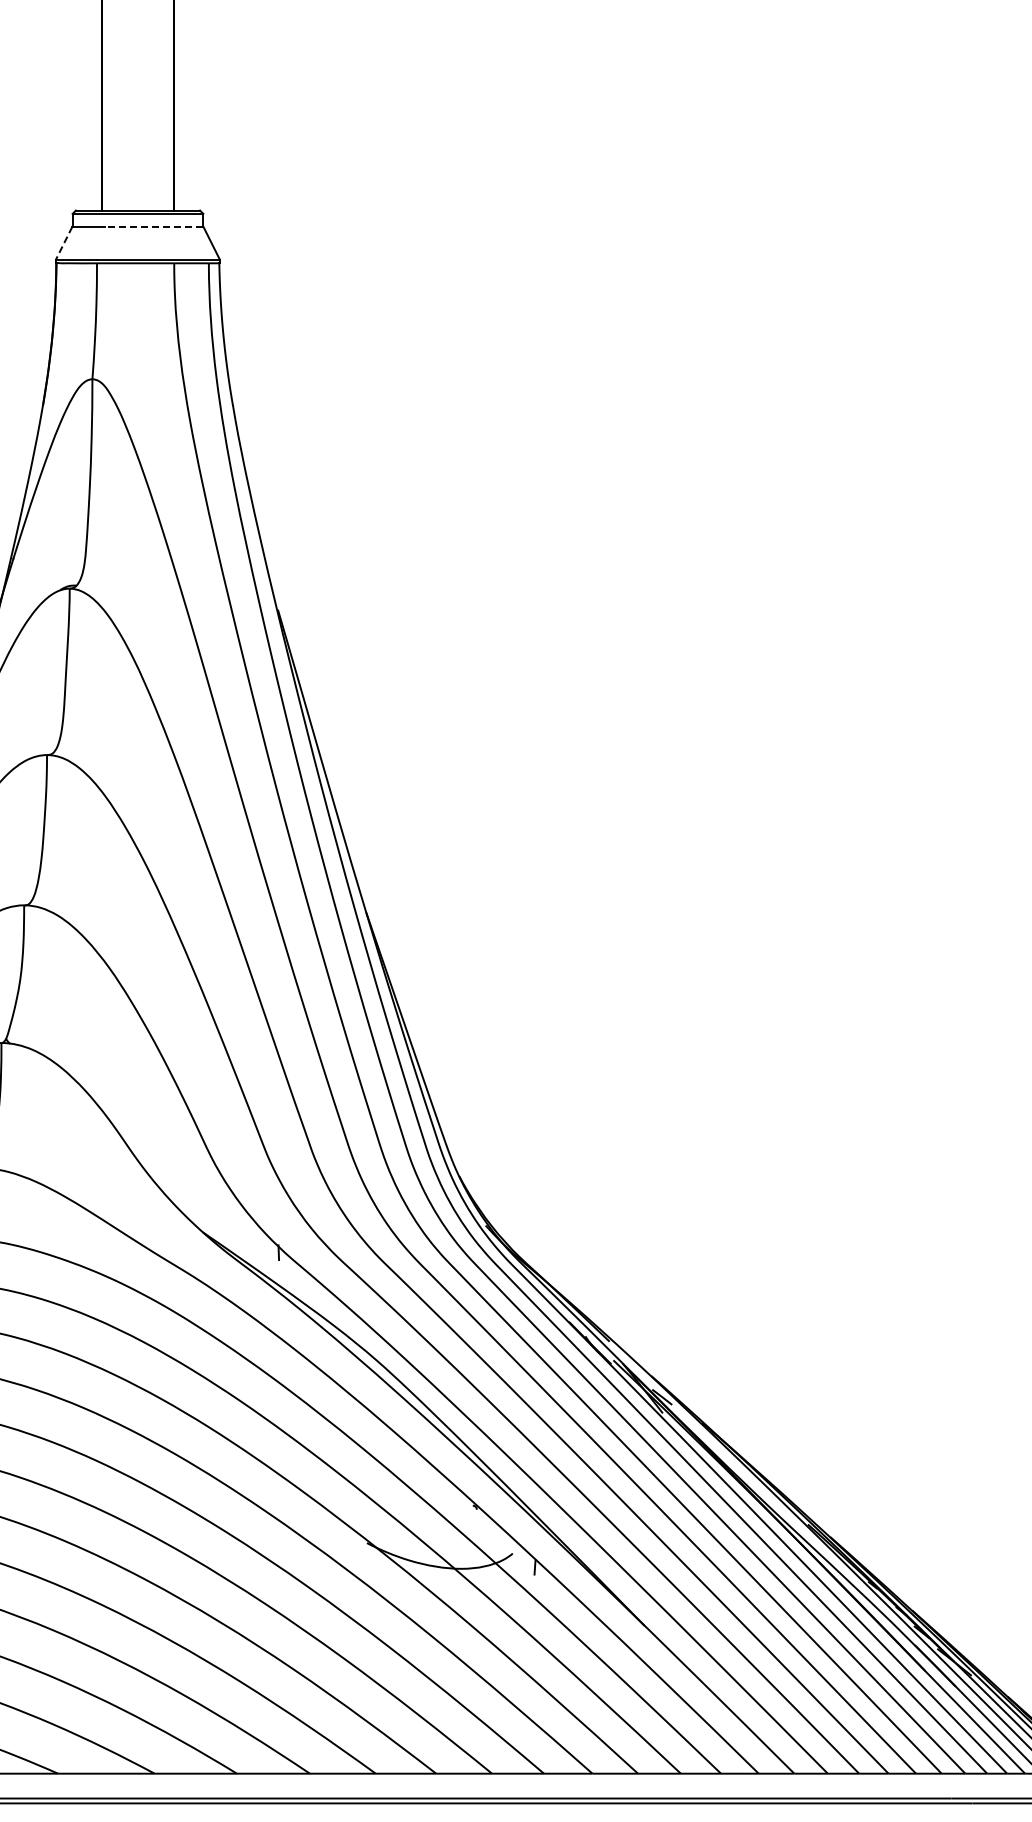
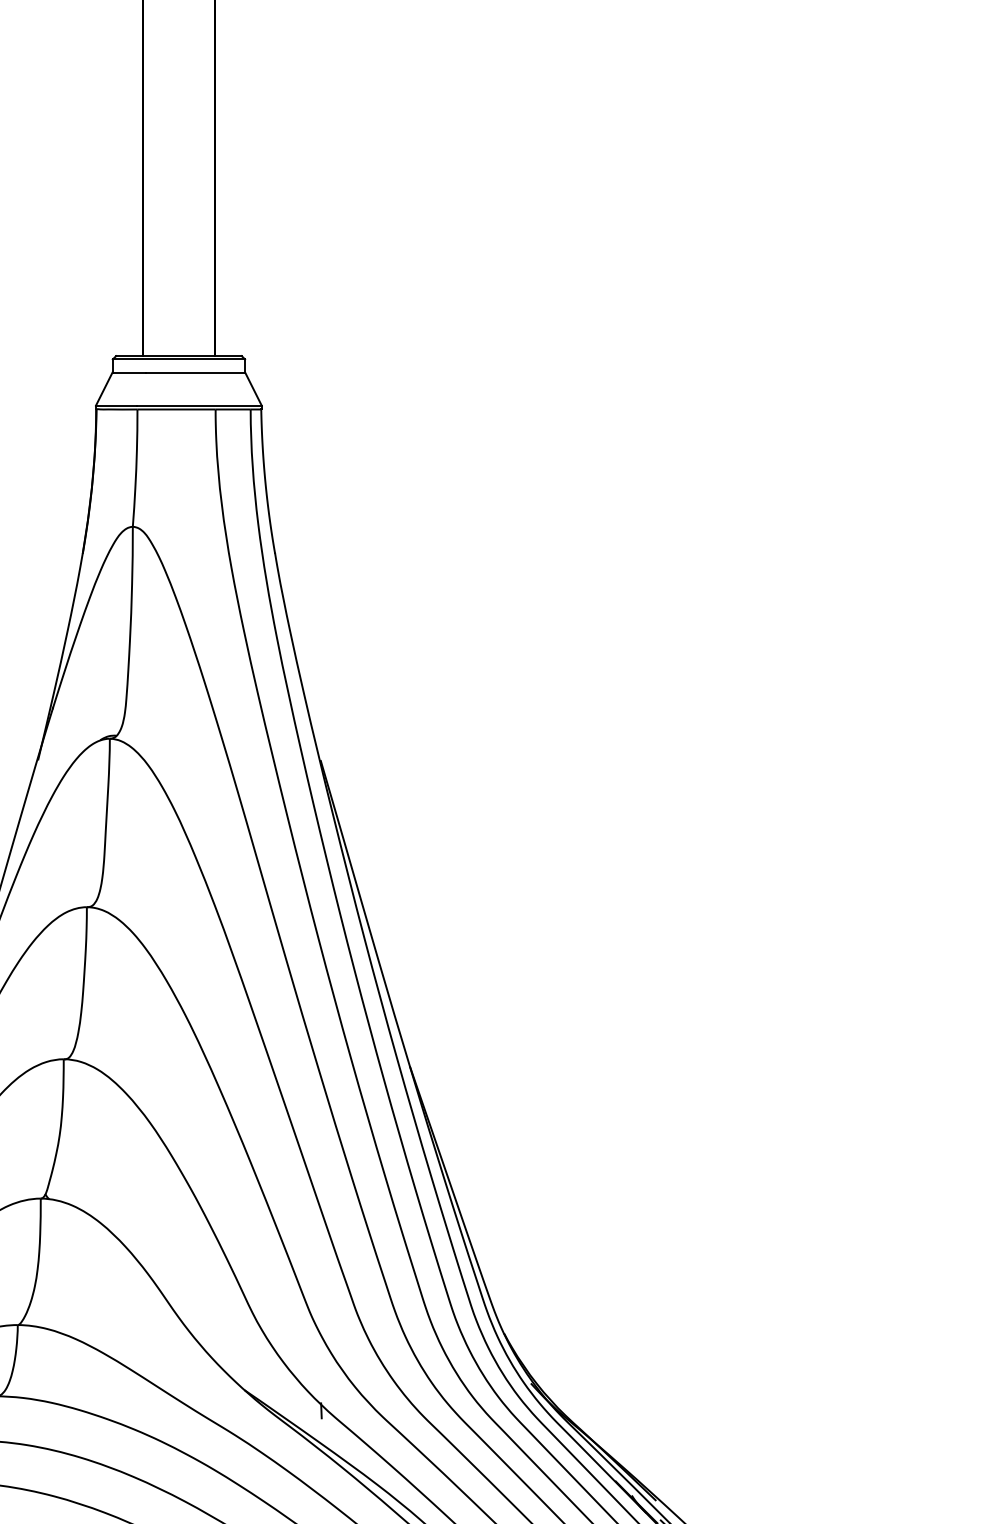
line: (153, 226) -> (194, 372), dashed -> solid
line: (63, 243) -> (103, 389), dashed -> solid

